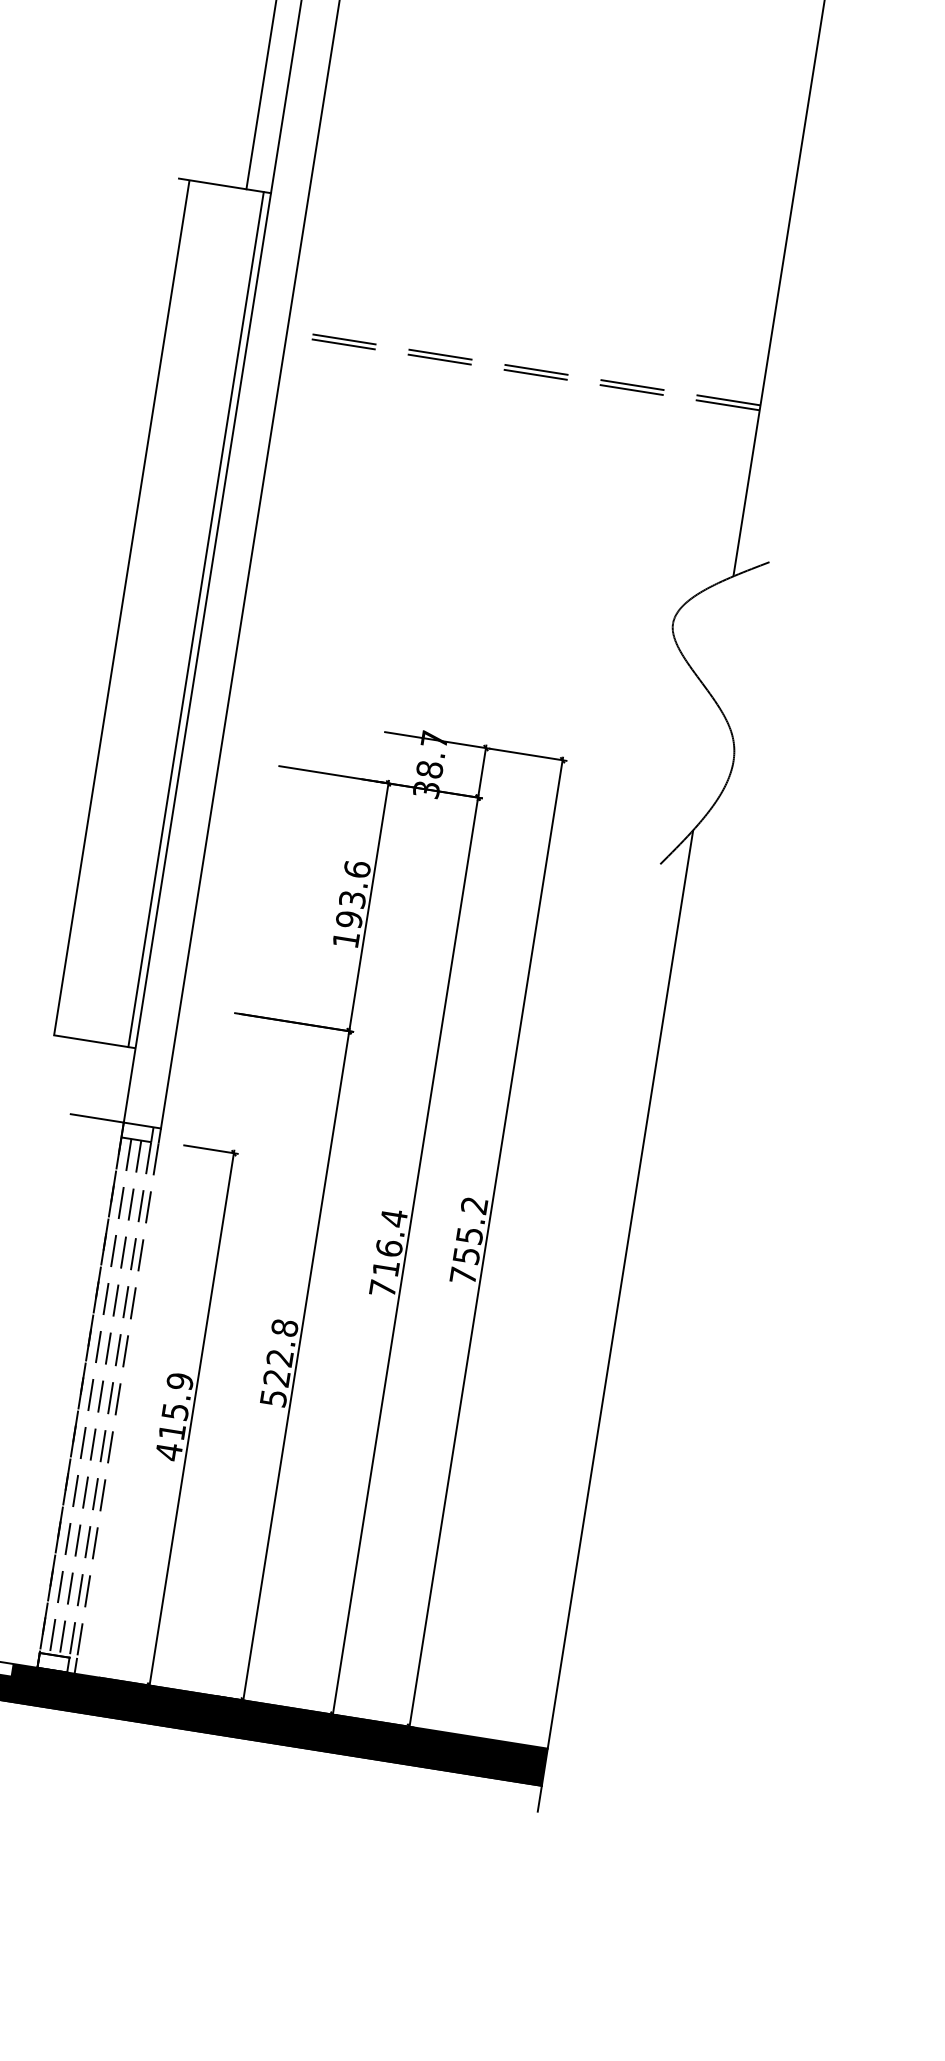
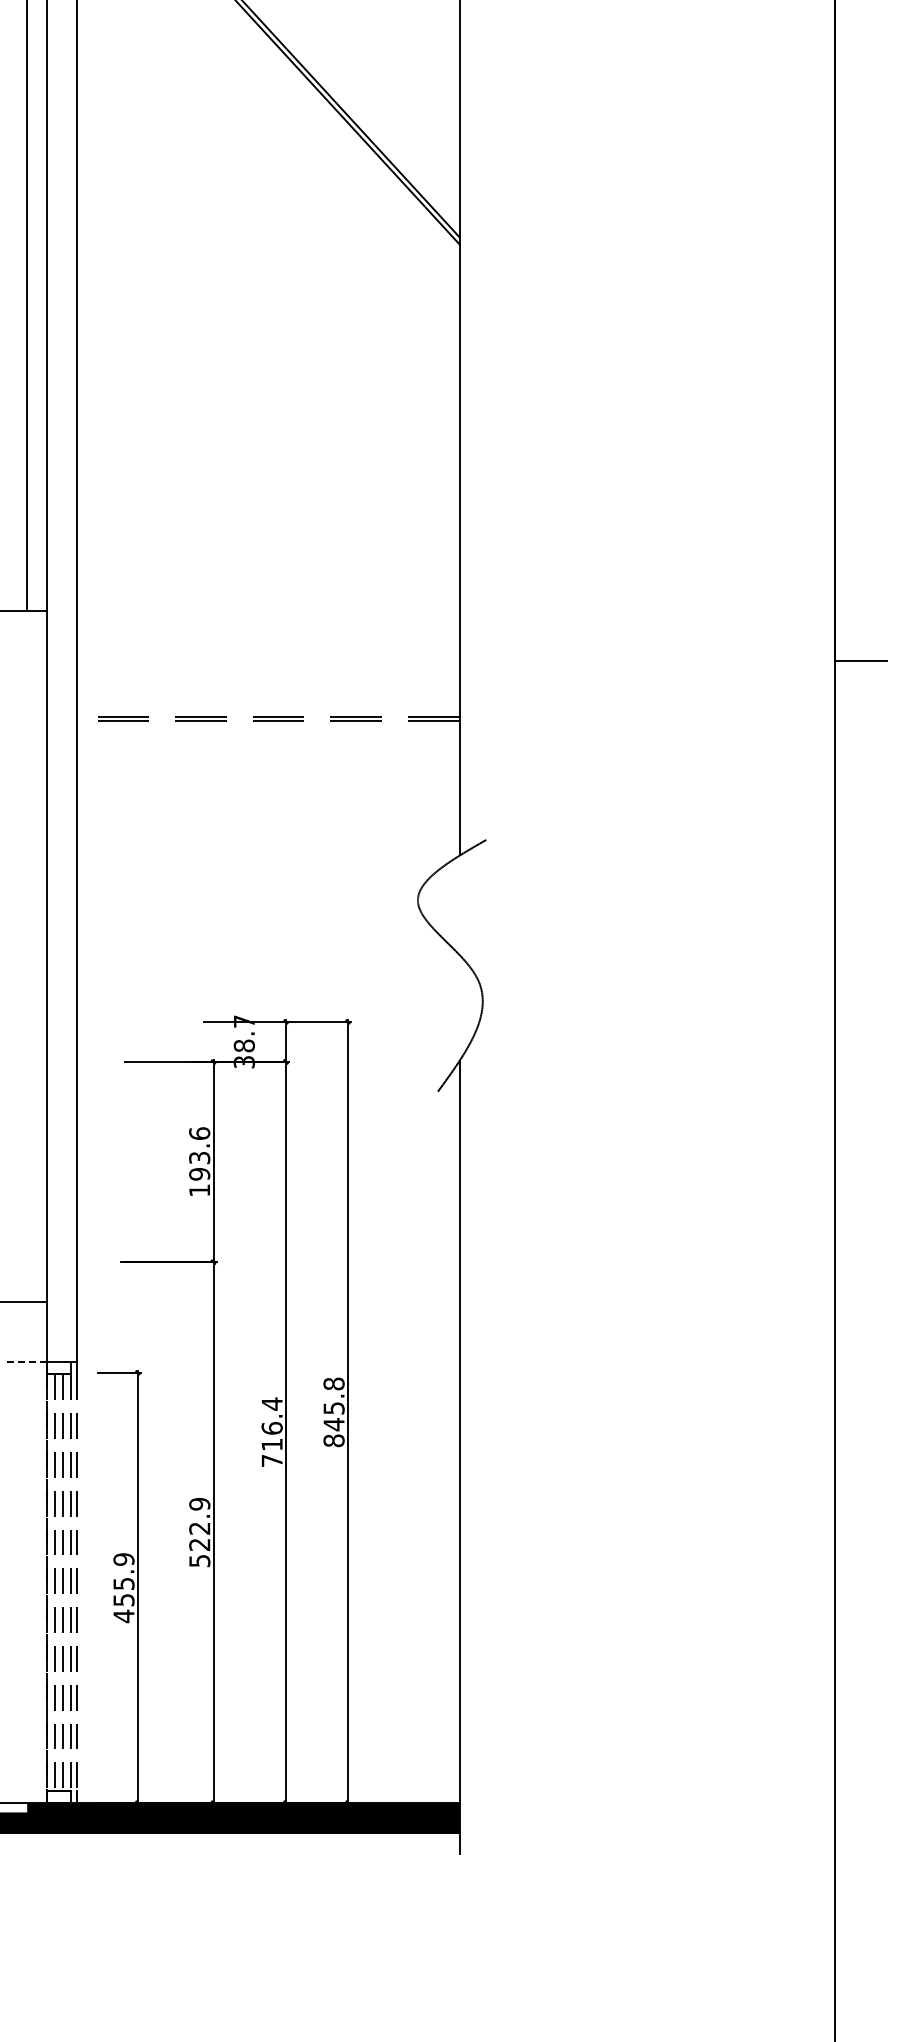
line: (196, 619) -> (41, 956), removed
line: (96, 1118) -> (25, 1362), solid -> dashed
text: (468, 1240) -> (333, 1412), 755.2 -> 845.8
text: (284, 1327) -> (199, 1503), 522.8 -> 522.9
text: (171, 1432) -> (123, 1600), 415.9 -> 455.9

